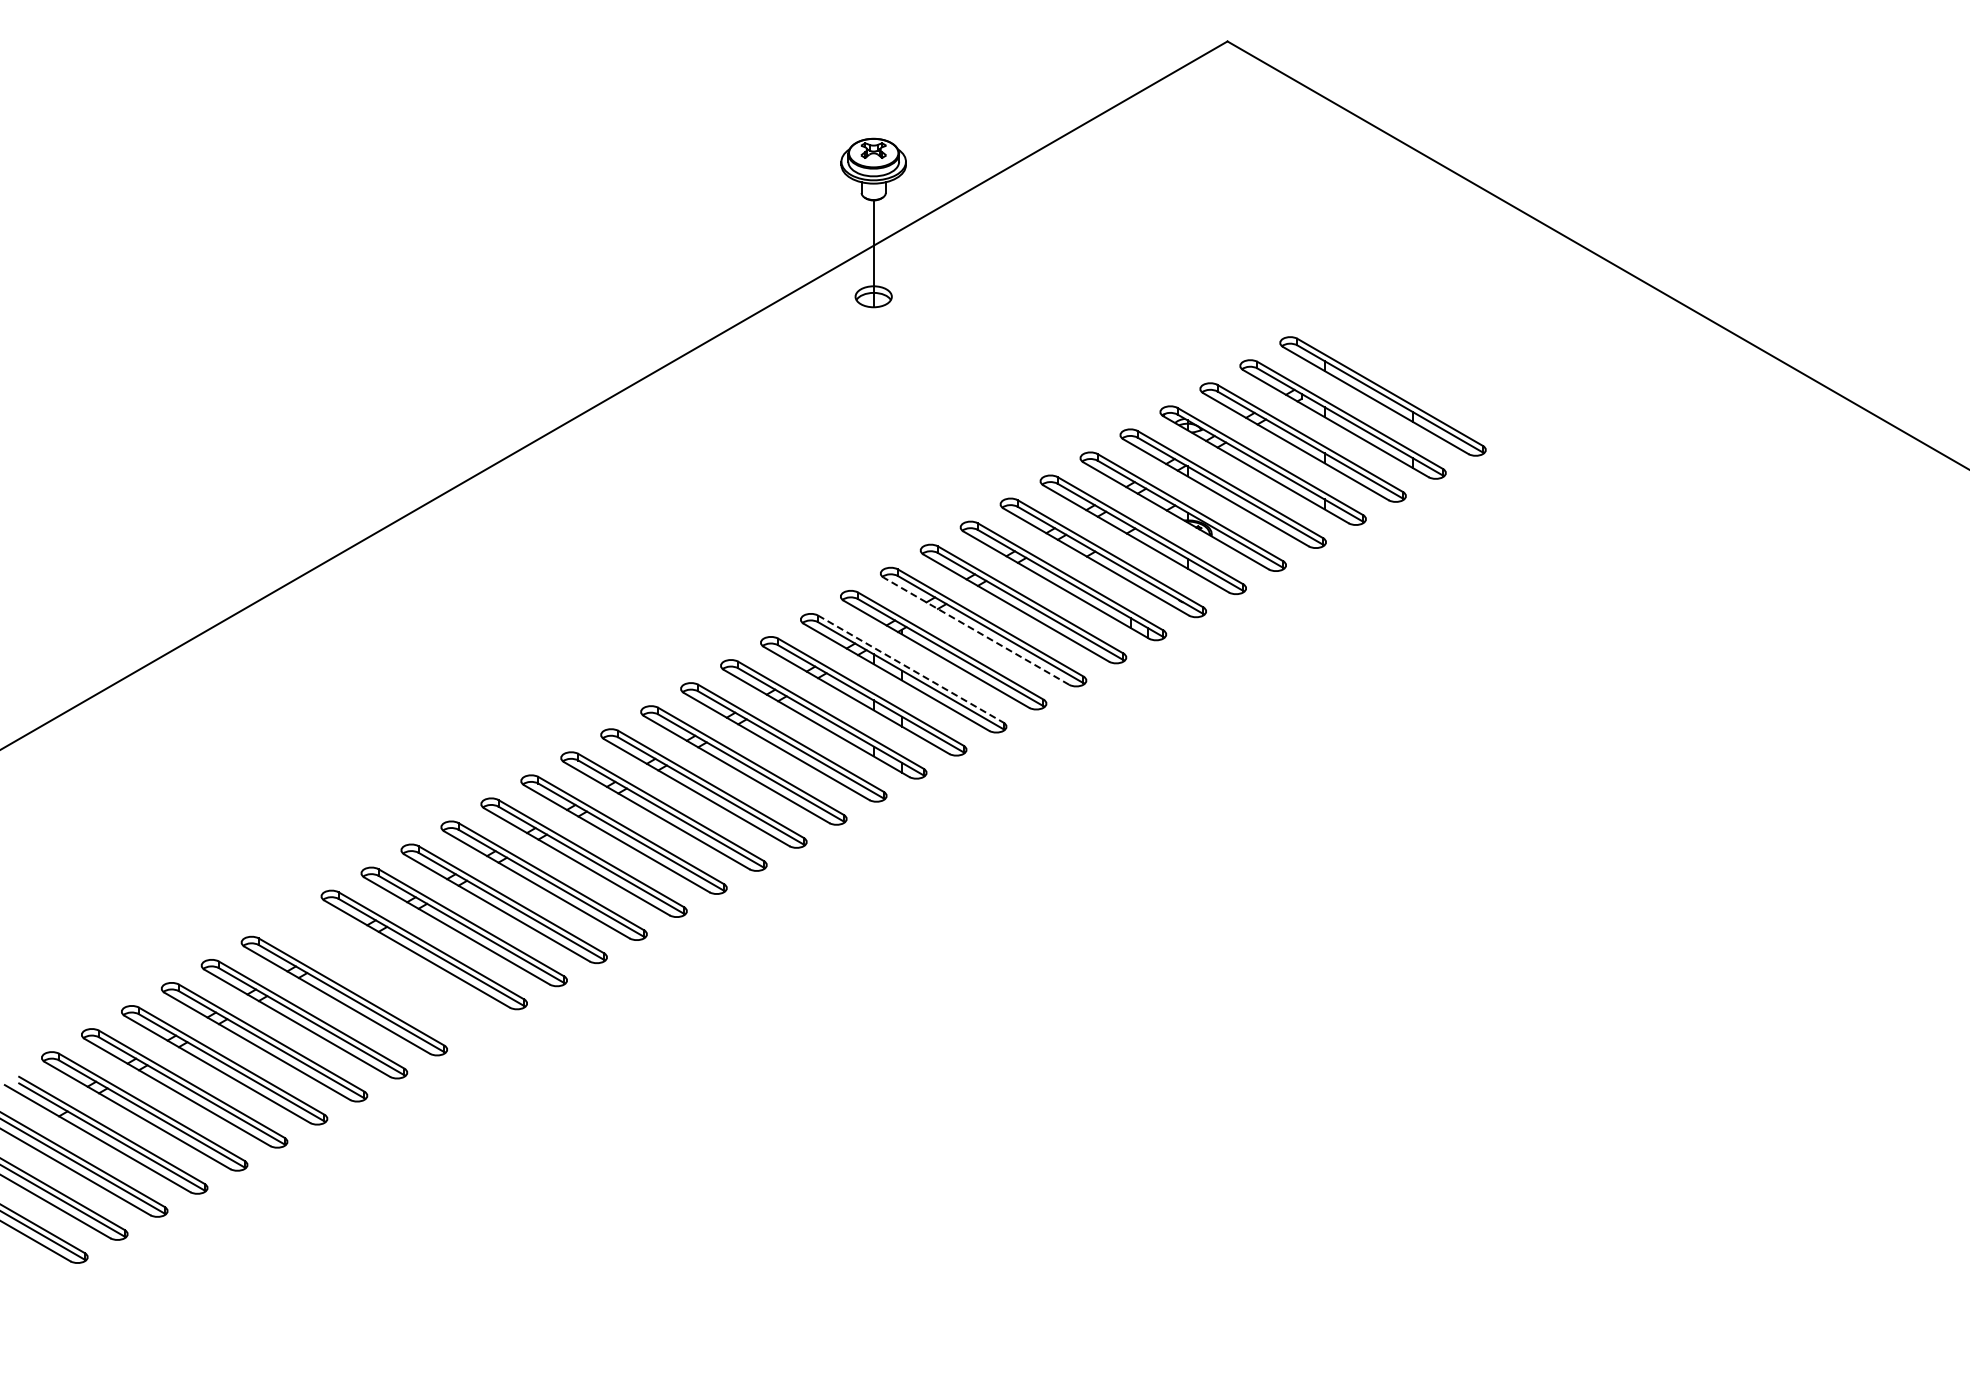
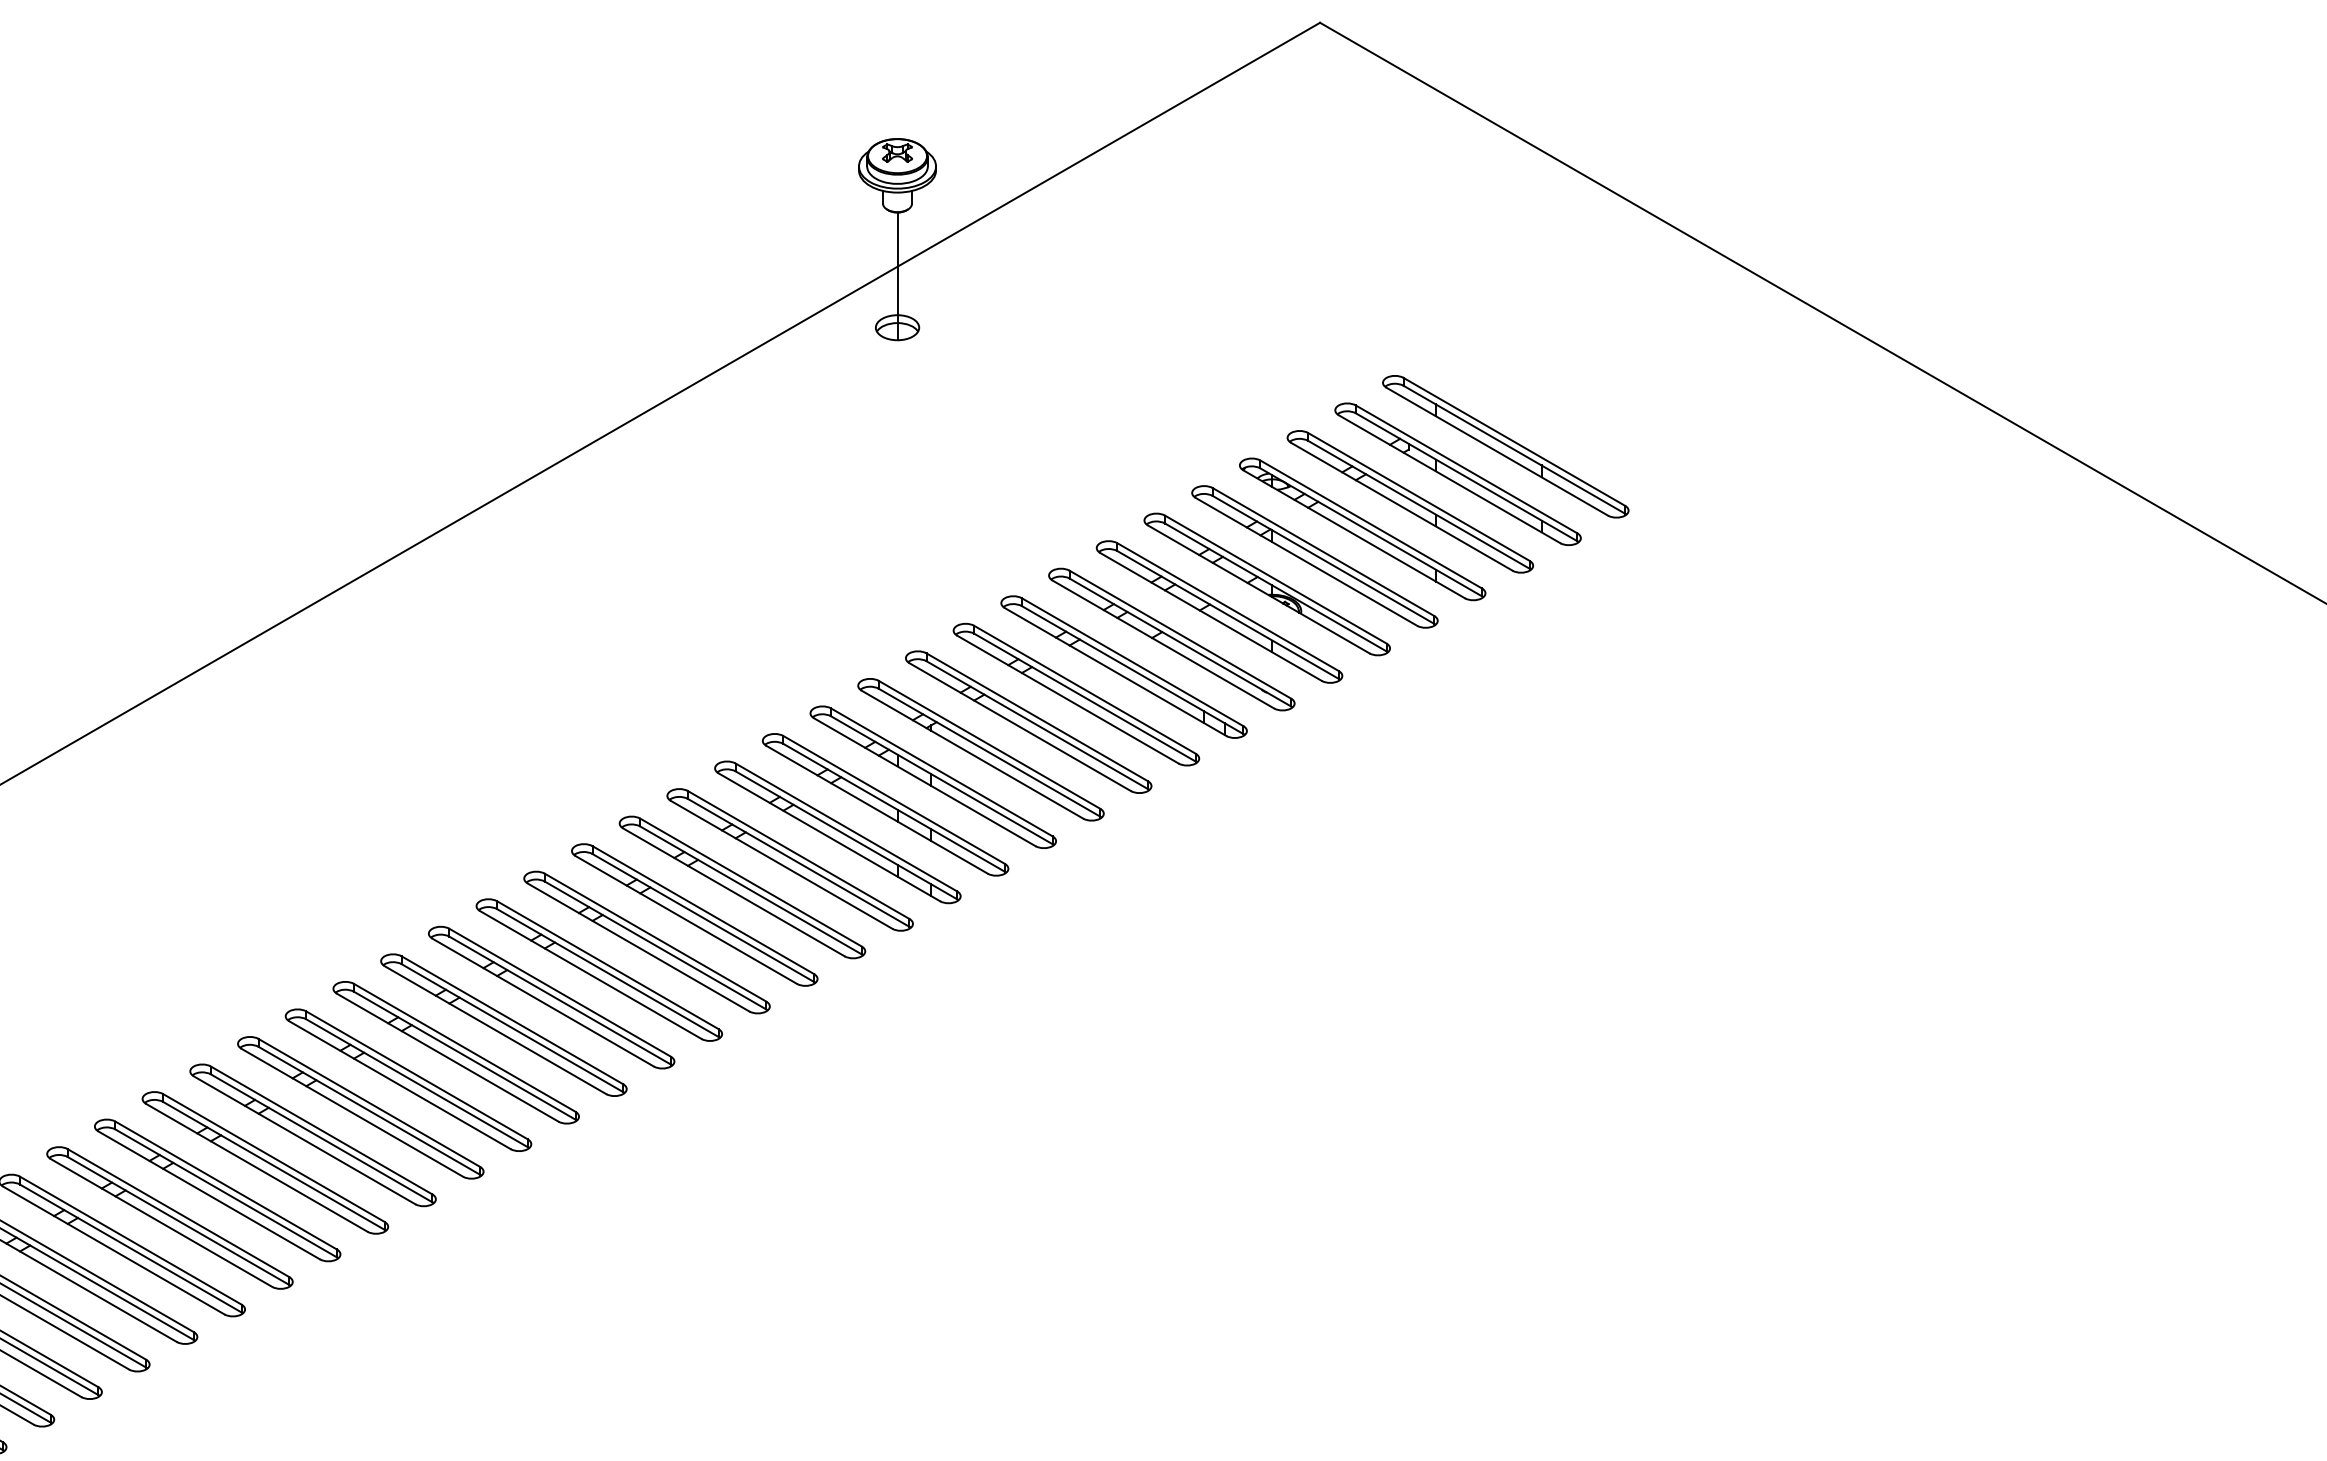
line: (976, 630) -> (1020, 726), dashed -> solid
line: (911, 669) -> (942, 772), dashed -> solid
part: (383, 972) -> (312, 1134), added

